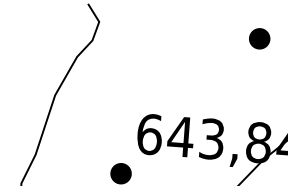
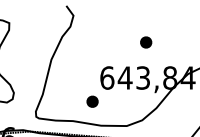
part: (260, 38) -> (146, 42), moved

